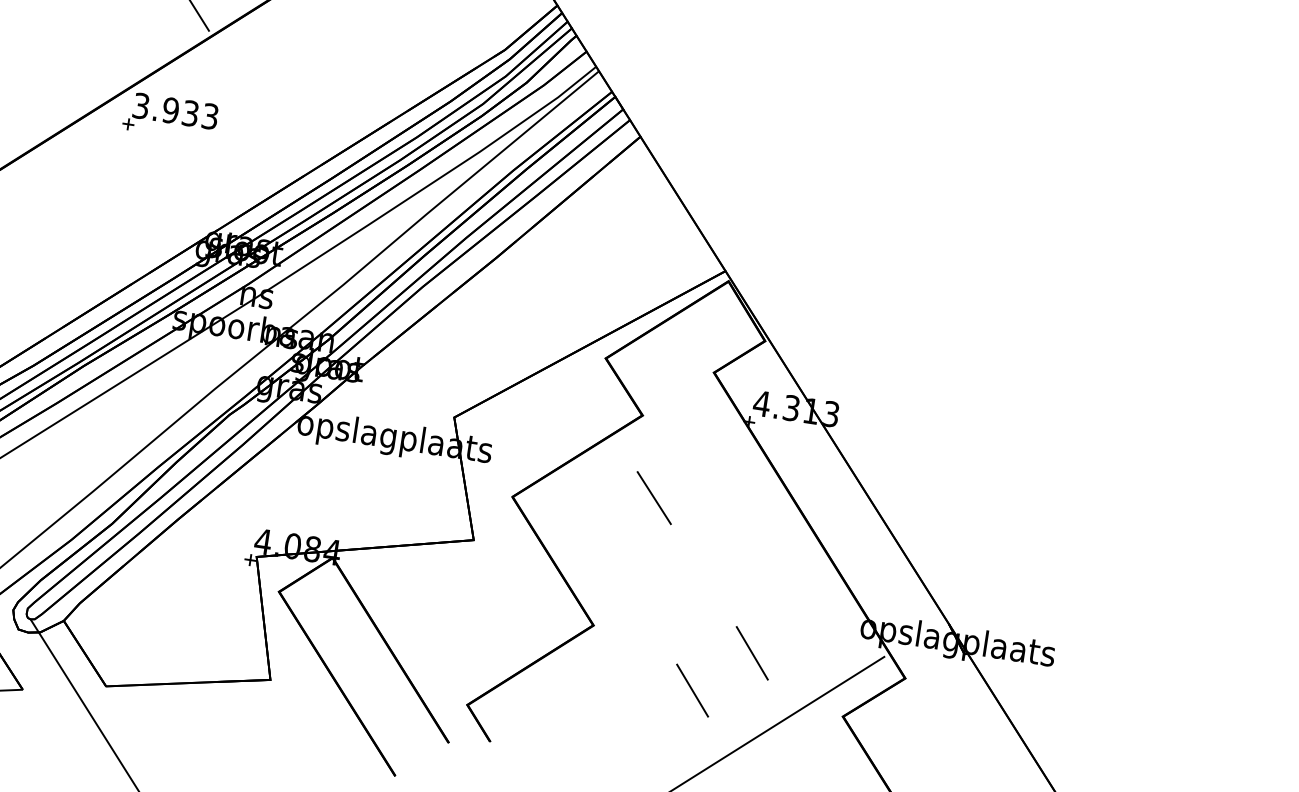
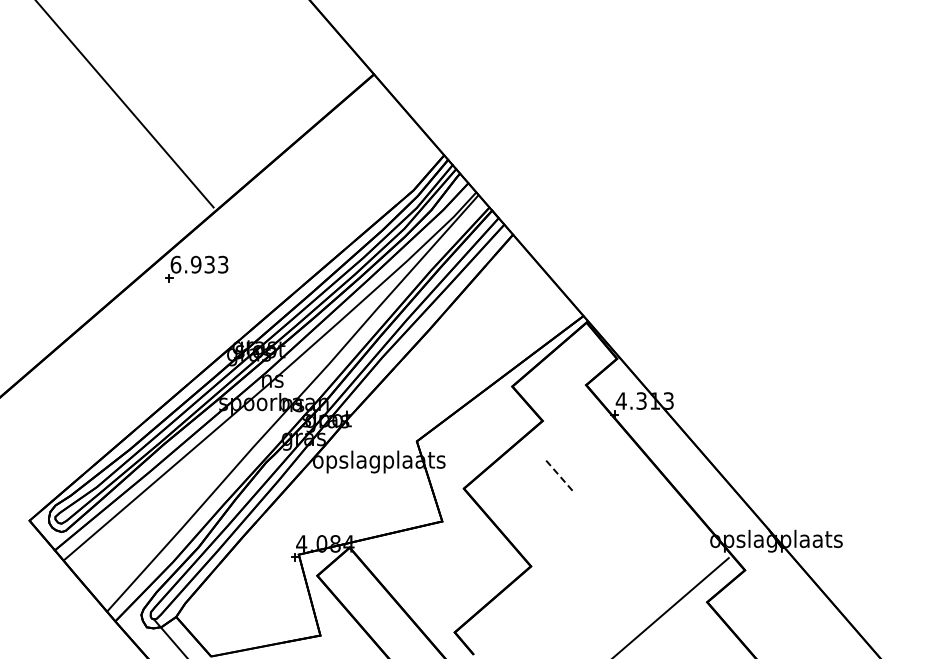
text: (140, 105) -> (175, 264), 3.933 -> 6.933
line: (653, 498) -> (558, 475), solid -> dashed
line: (752, 654) -> (640, 569), removed
line: (692, 689) -> (603, 599), removed

